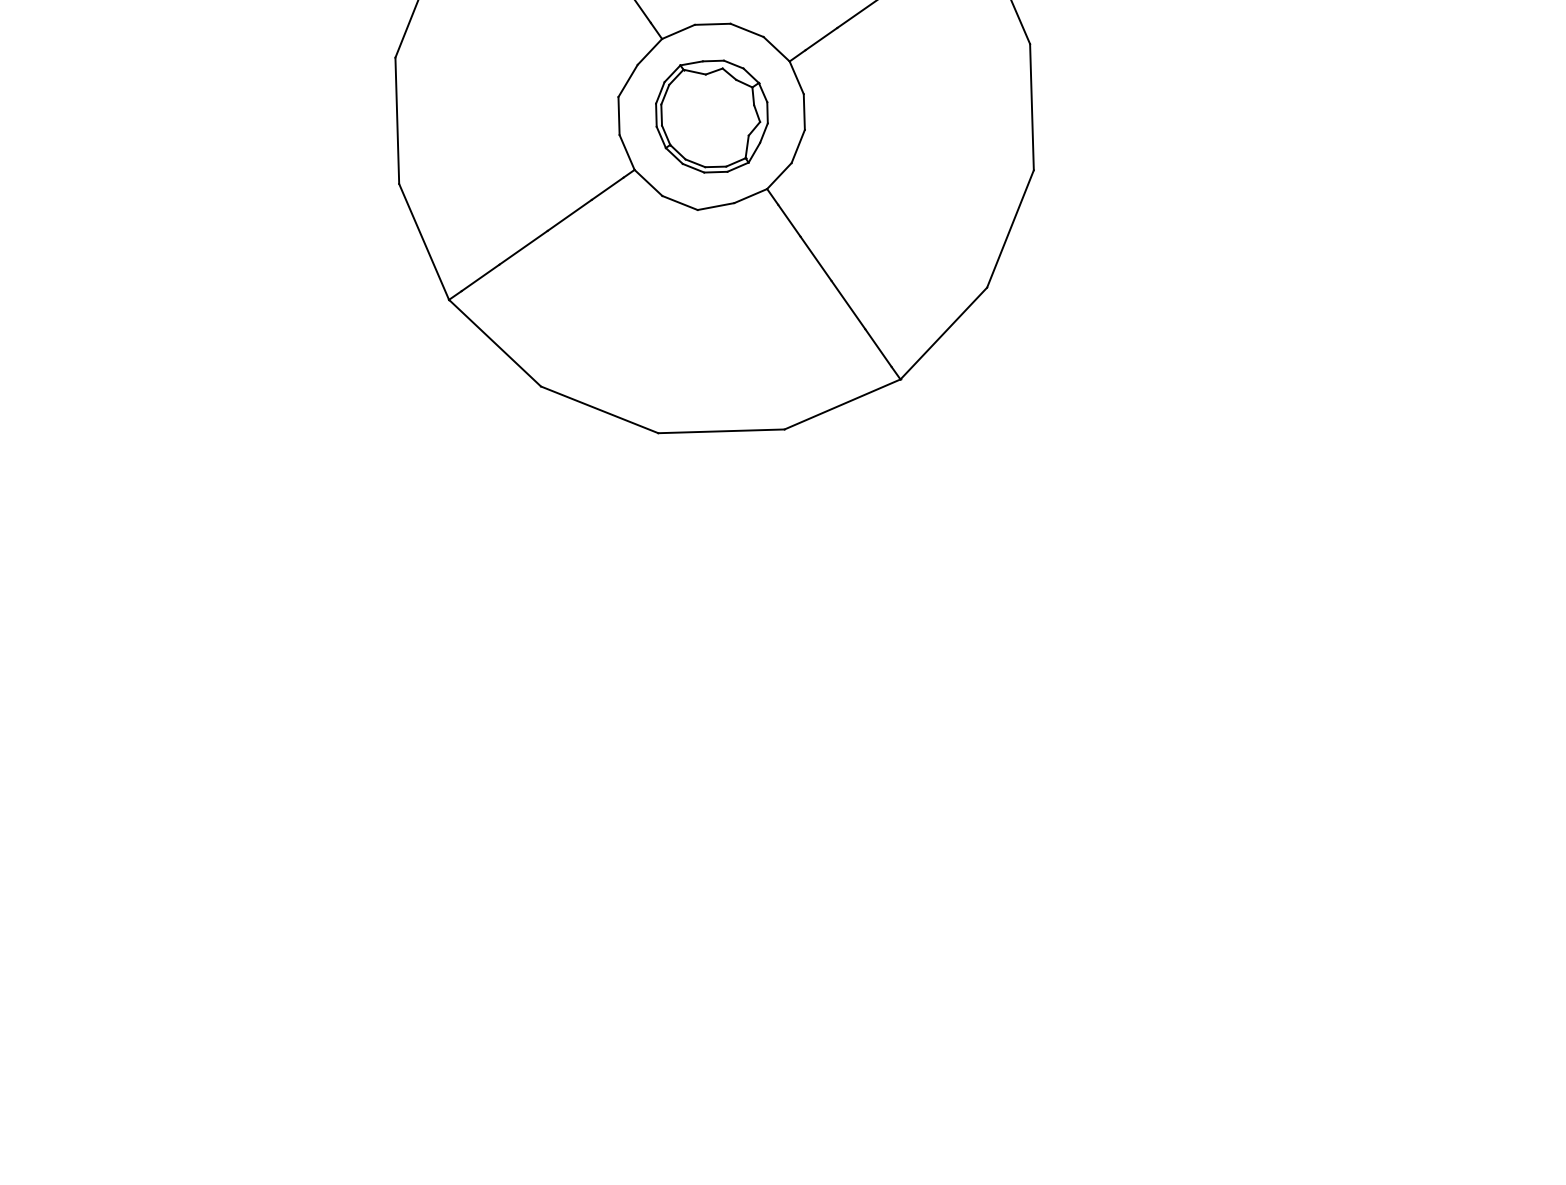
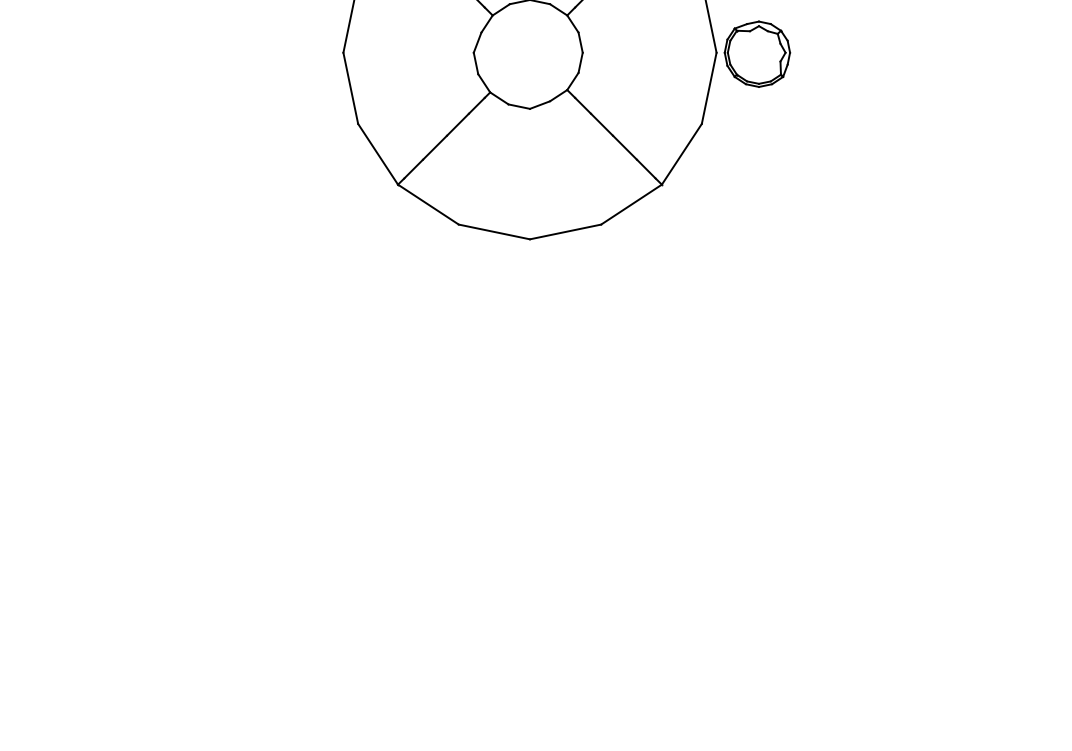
part: (711, 114) -> (757, 53), moved

